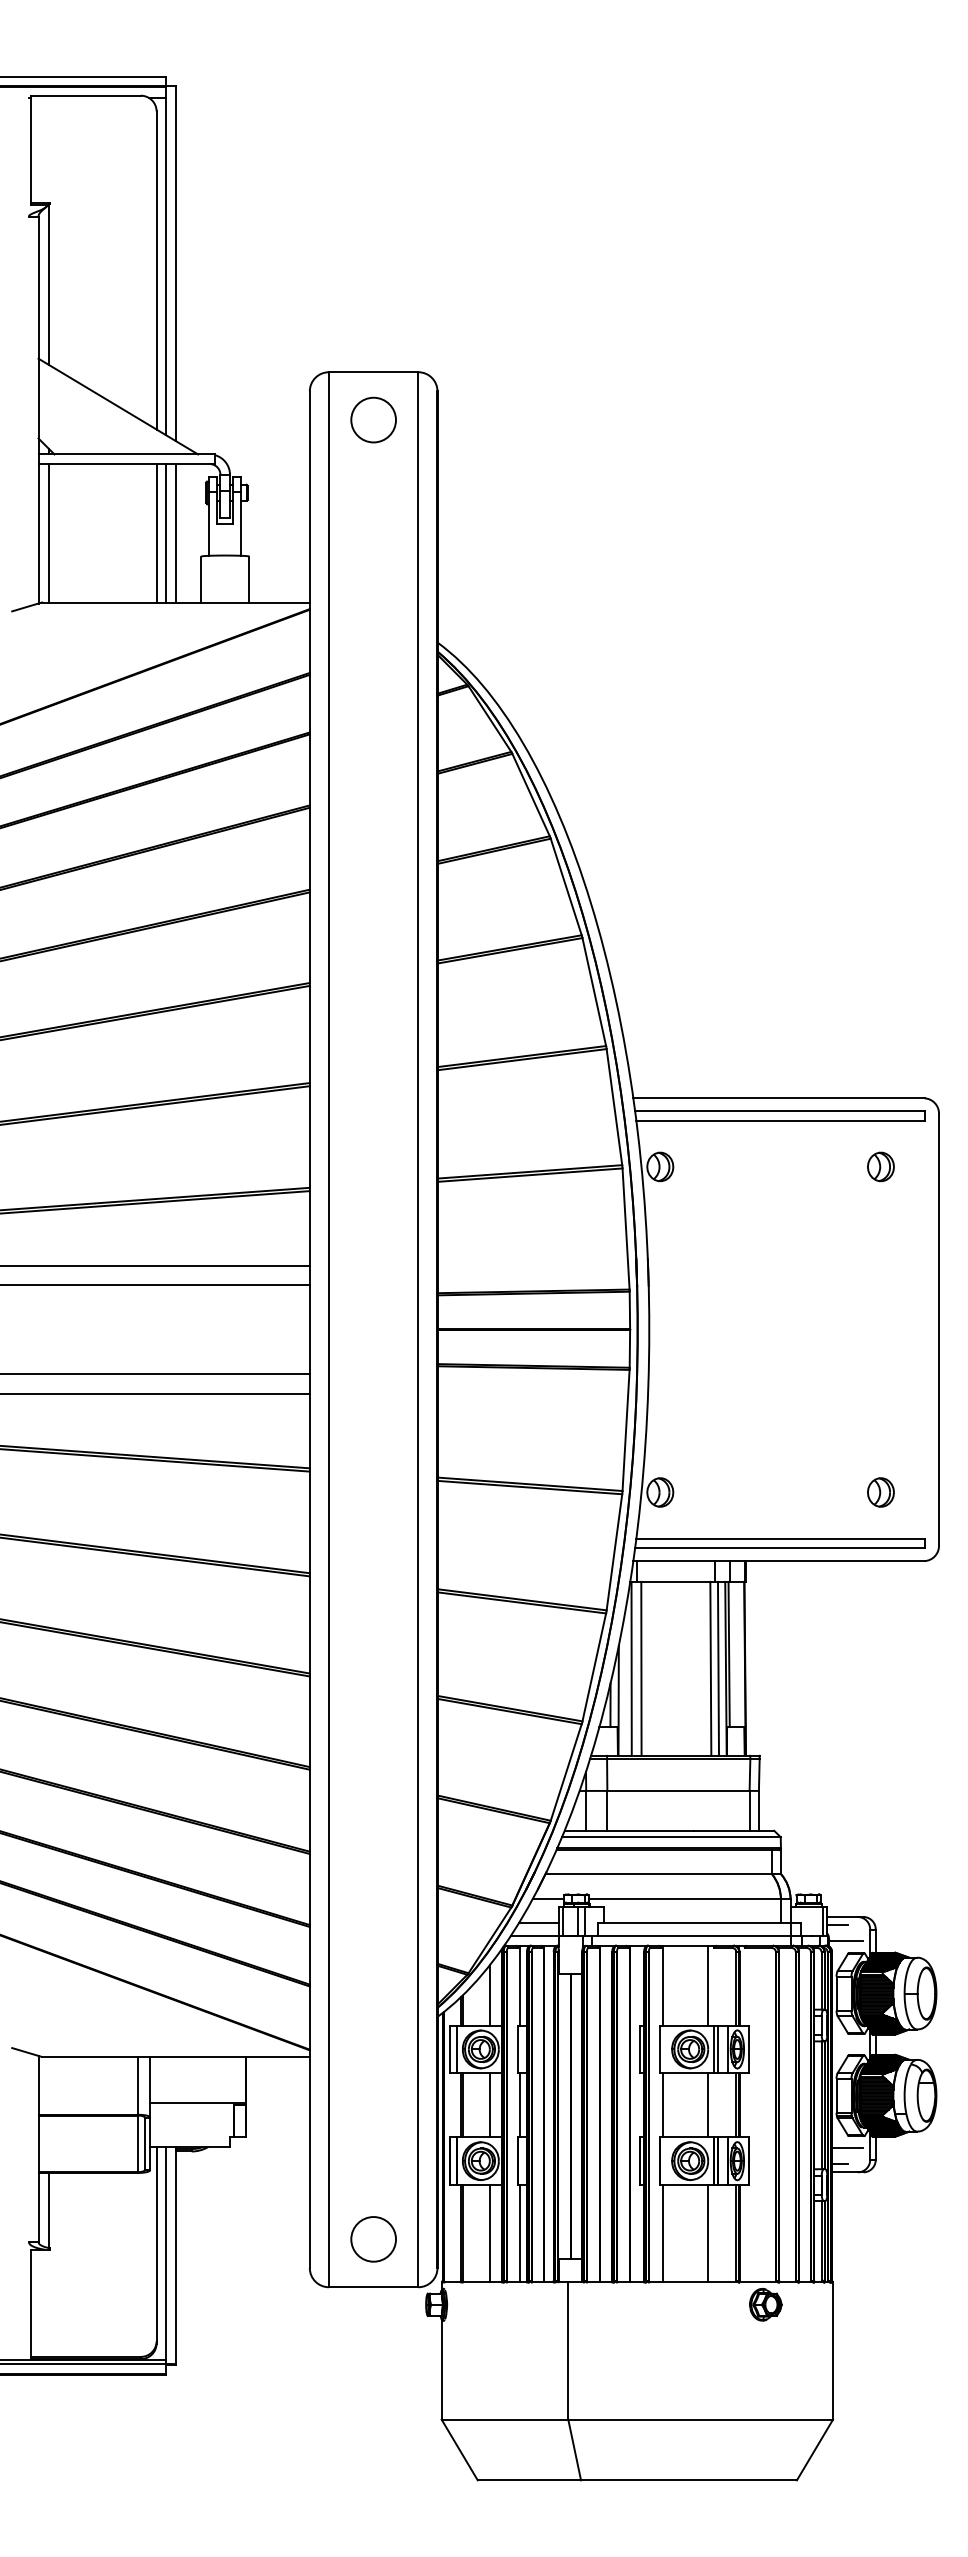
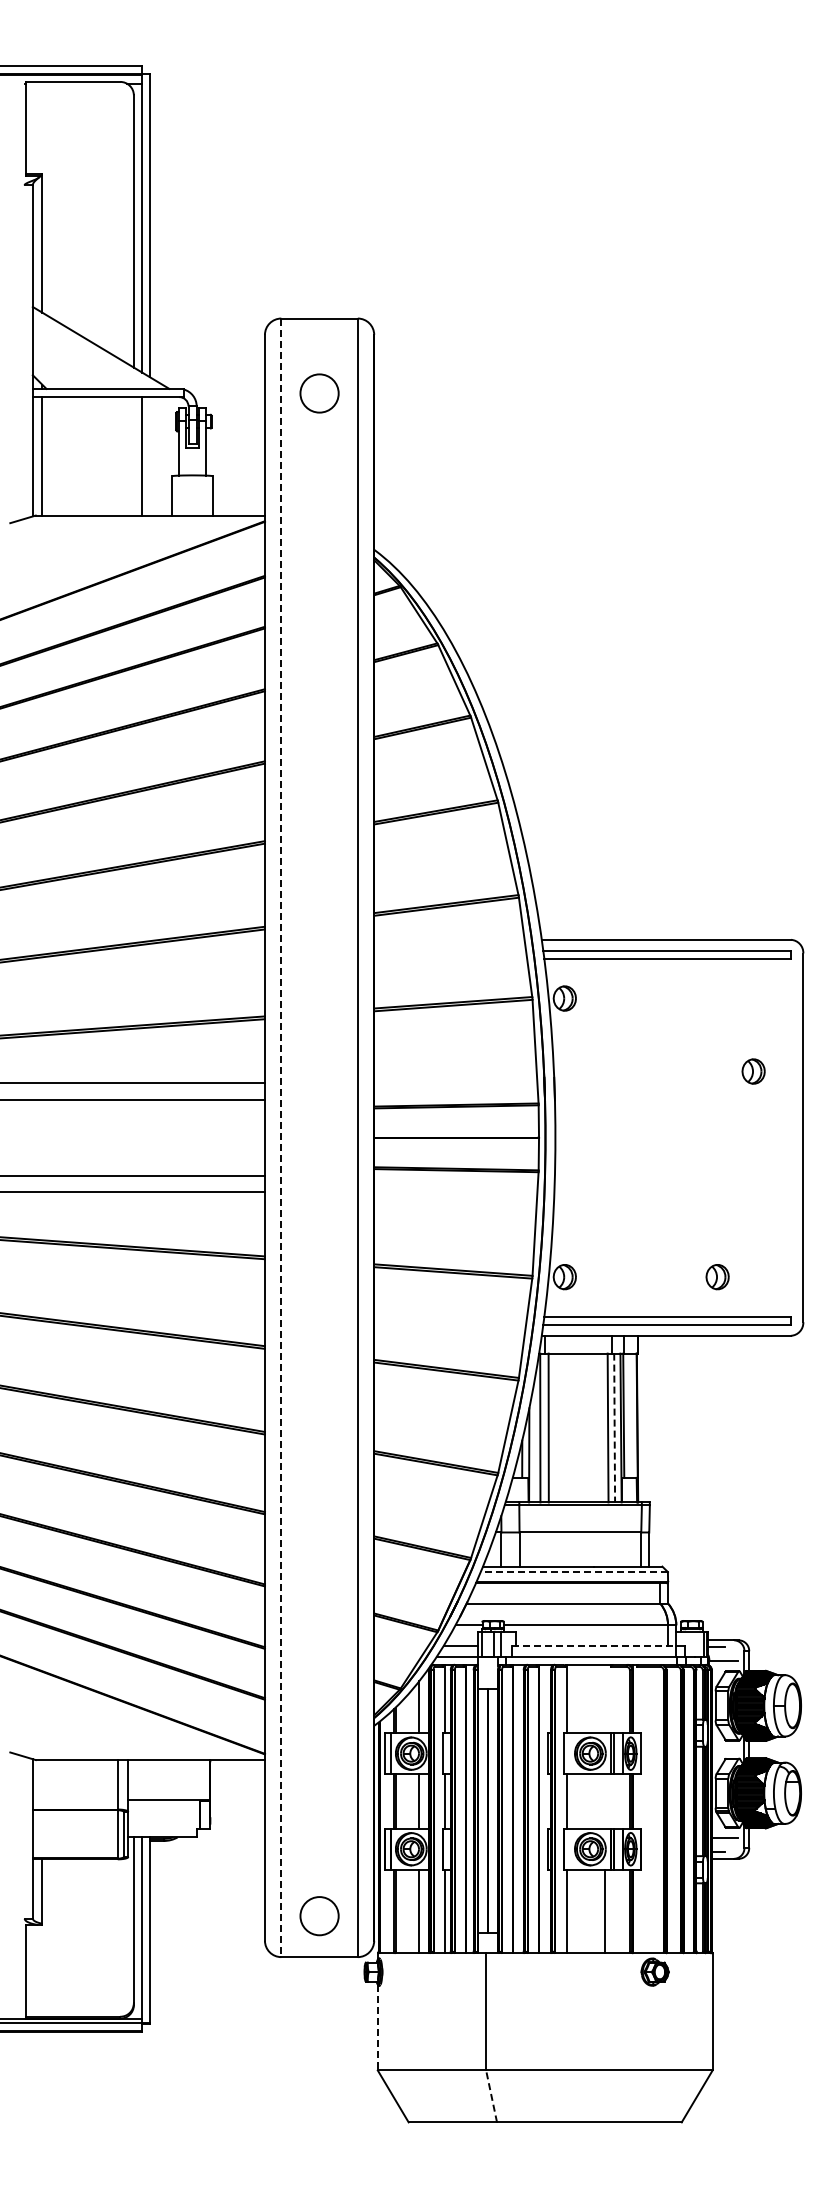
circle: (373, 420) -> (319, 393), moved
line: (156, 533) -> (133, 456), removed
line: (176, 533) -> (150, 456), removed
part: (880, 1166) -> (753, 1071), moved
line: (329, 1330) -> (281, 1138), solid -> dashed
part: (880, 1492) -> (717, 1277), moved
line: (718, 1669) -> (614, 1428), solid -> dashed
line: (671, 1837) -> (574, 1572), solid -> dashed
line: (694, 1923) -> (594, 1645), solid -> dashed
line: (707, 1984) -> (605, 1698), removed
line: (707, 2105) -> (605, 1801), removed
line: (441, 2369) -> (377, 2027), solid -> dashed
line: (574, 2450) -> (491, 2096), solid -> dashed

